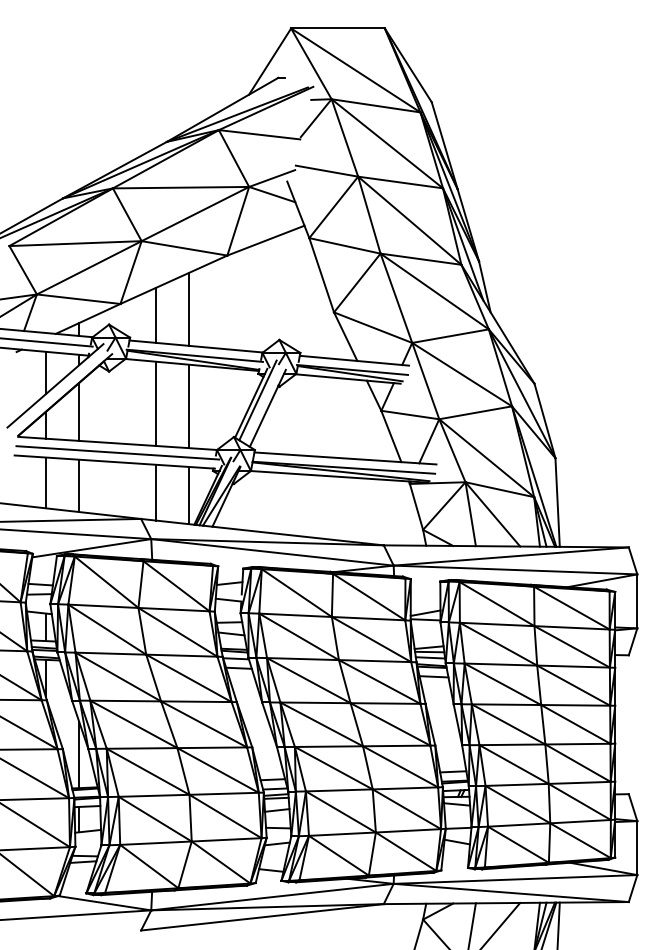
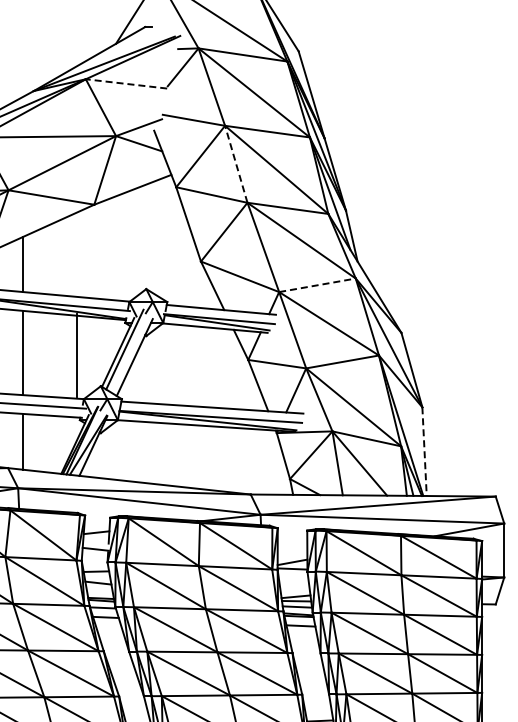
line: (259, 134) -> (126, 83), solid -> dashed
line: (369, 214) -> (236, 163), solid -> dashed
line: (189, 308) -> (56, 257), removed
line: (450, 336) -> (317, 285), solid -> dashed
line: (189, 406) -> (77, 355), moved
line: (189, 495) -> (56, 444), removed
line: (557, 503) -> (424, 452), solid -> dashed

